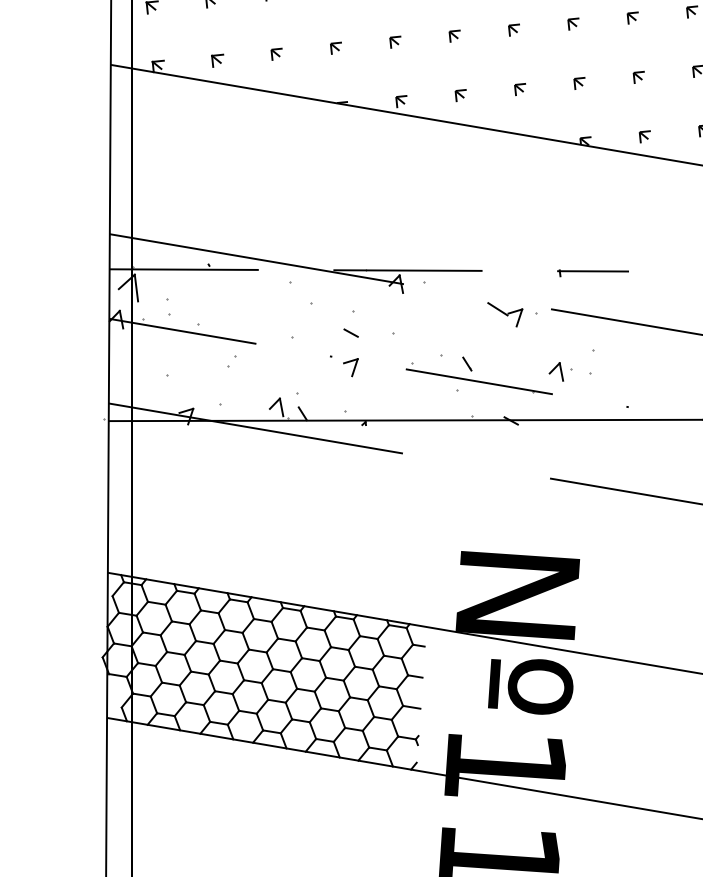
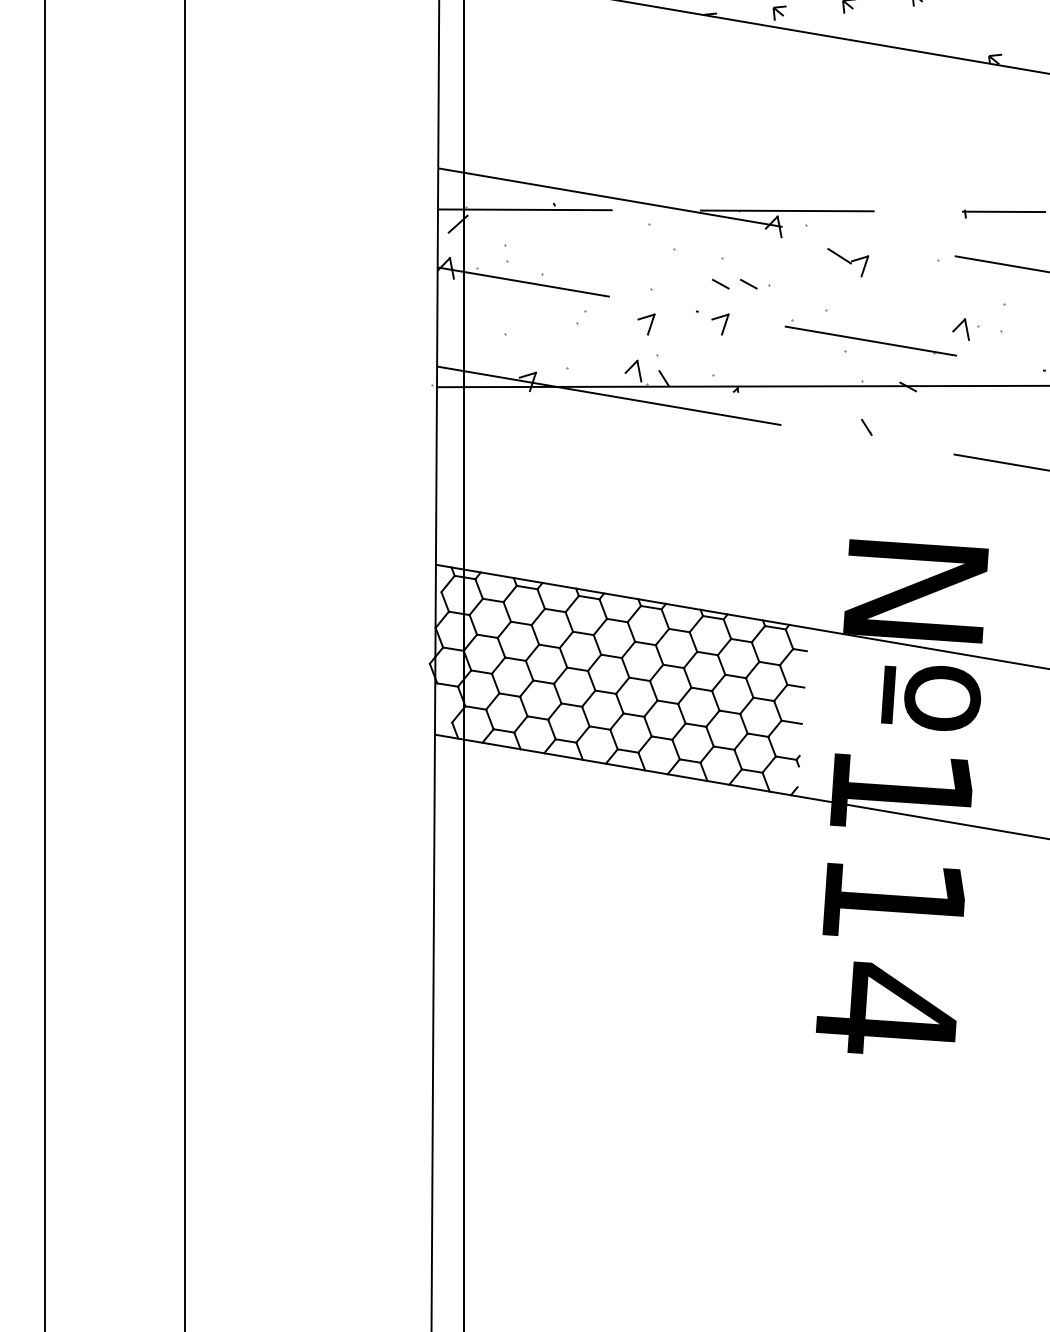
line: (136, 288) -> (469, 231), removed
part: (505, 314) -> (848, 262), moved
line: (374, 332) -> (748, 283), added
line: (467, 363) -> (866, 426), moved
part: (287, 367) -> (646, 324), added

